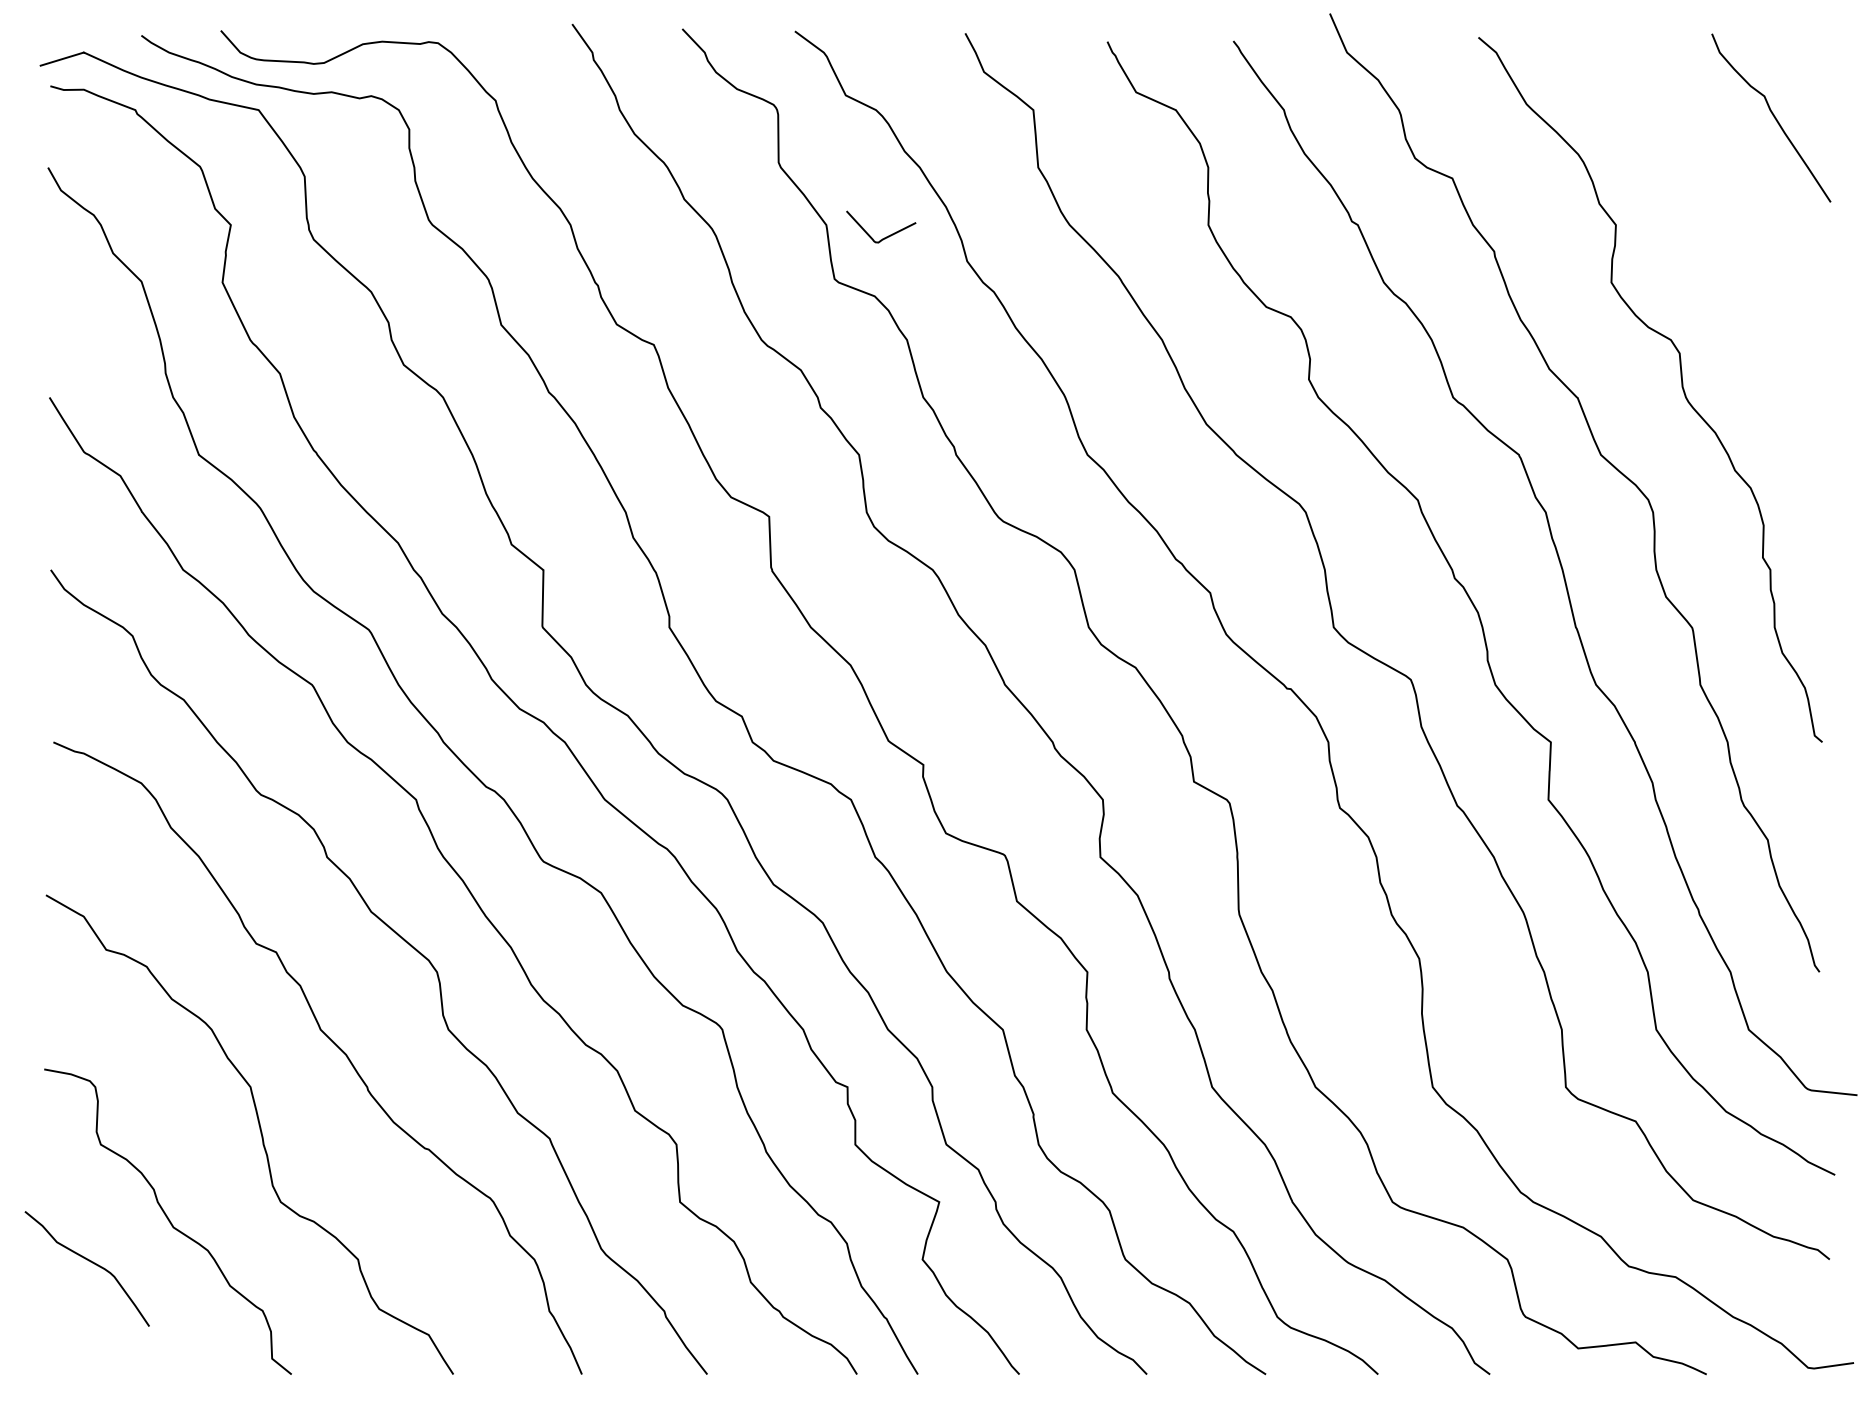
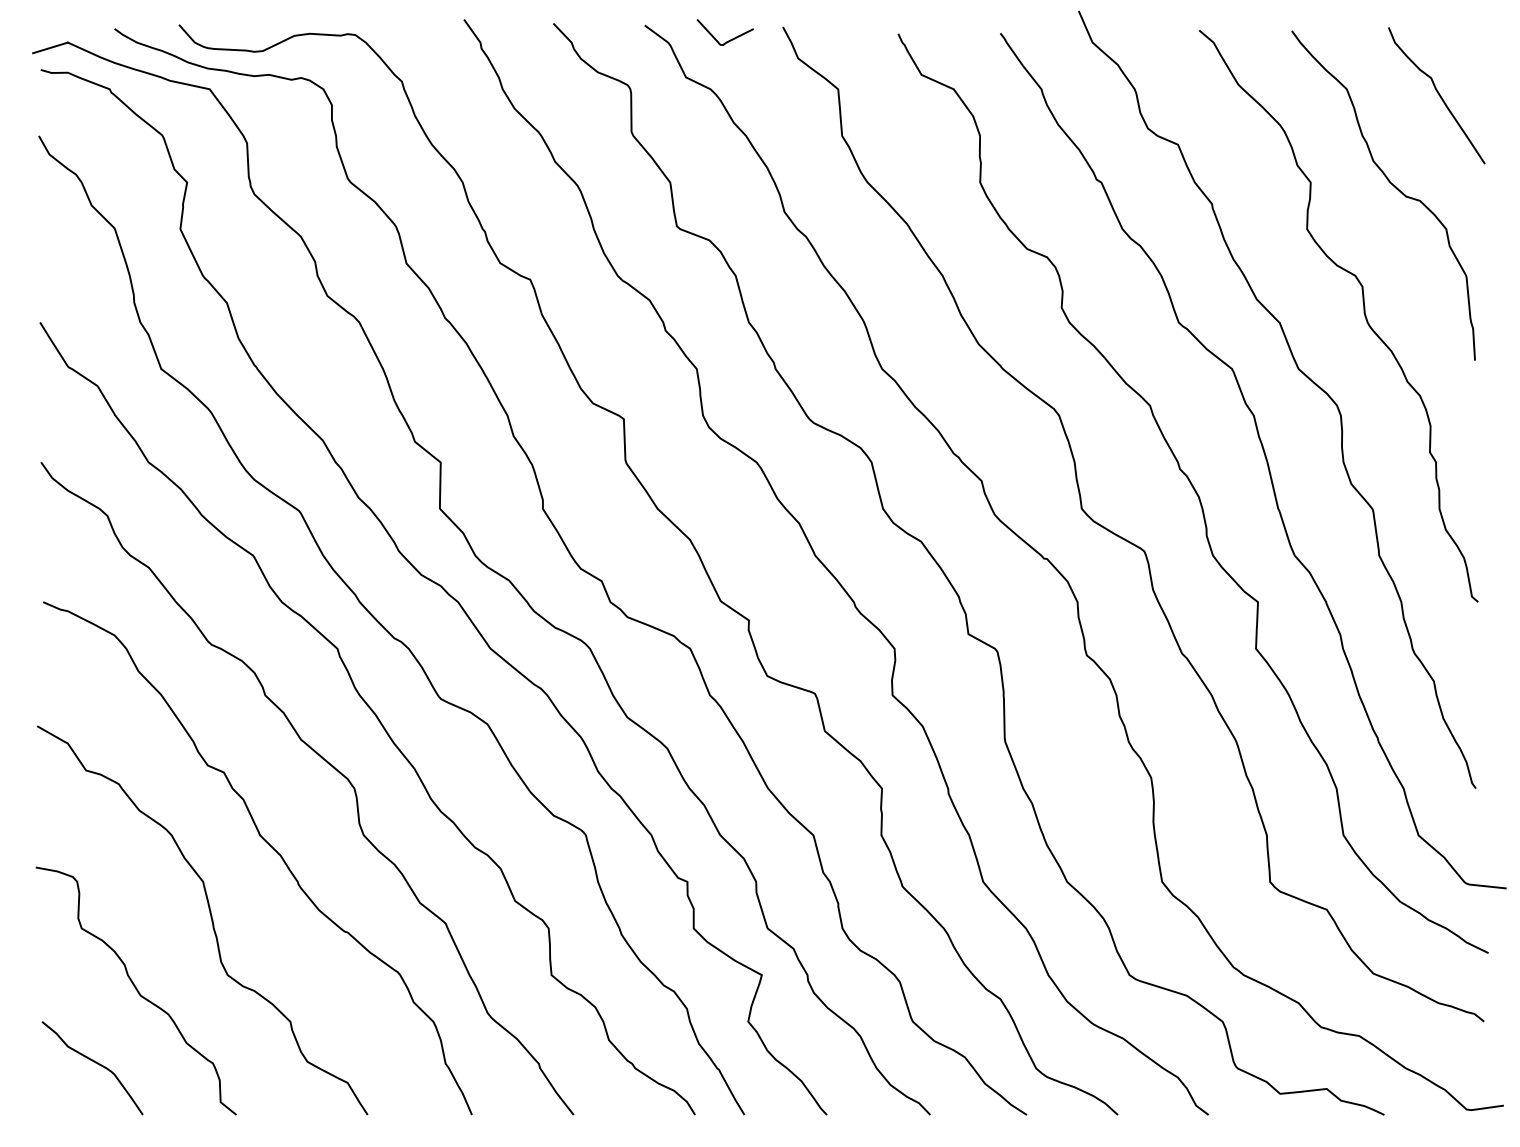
curve: (1716, 228) -> (1392, 185), added
curve: (886, 236) -> (729, 40), moved
curve: (90, 1262) -> (95, 1063), moved

